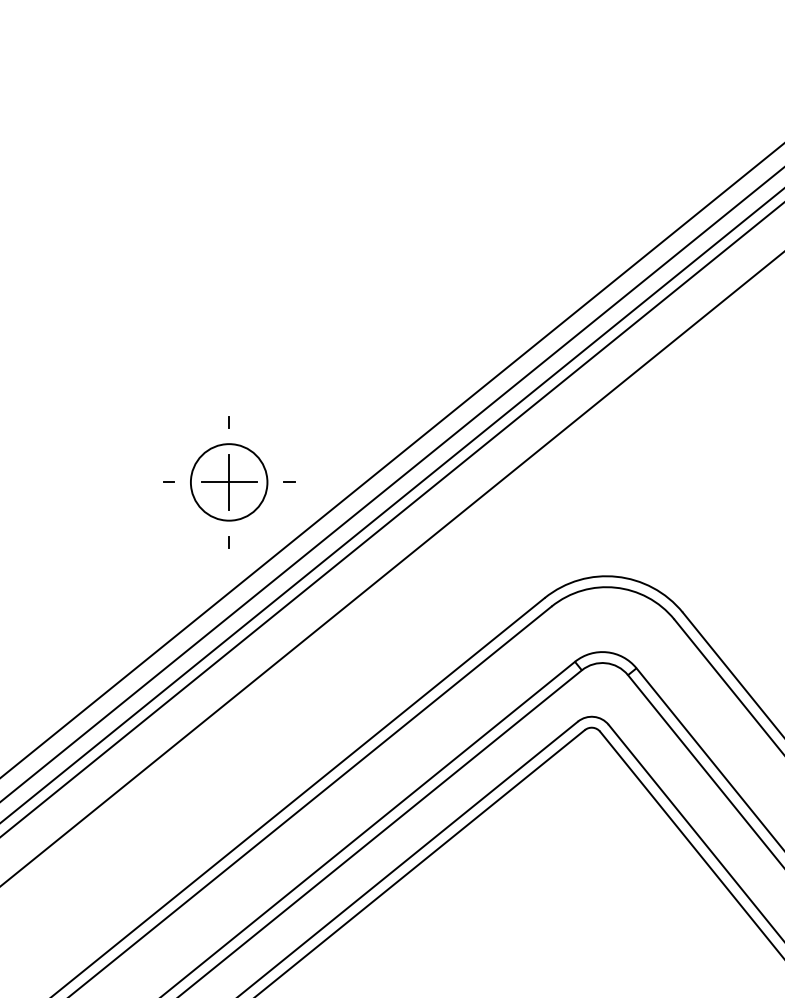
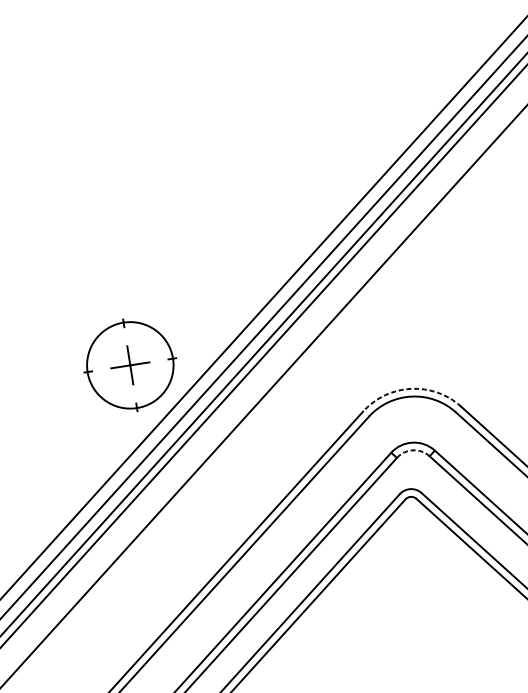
circle: (228, 482) -> (129, 365), size x1.6
arc: (616, 576) -> (410, 388), solid -> dashed
arc: (605, 663) -> (412, 450), solid -> dashed

